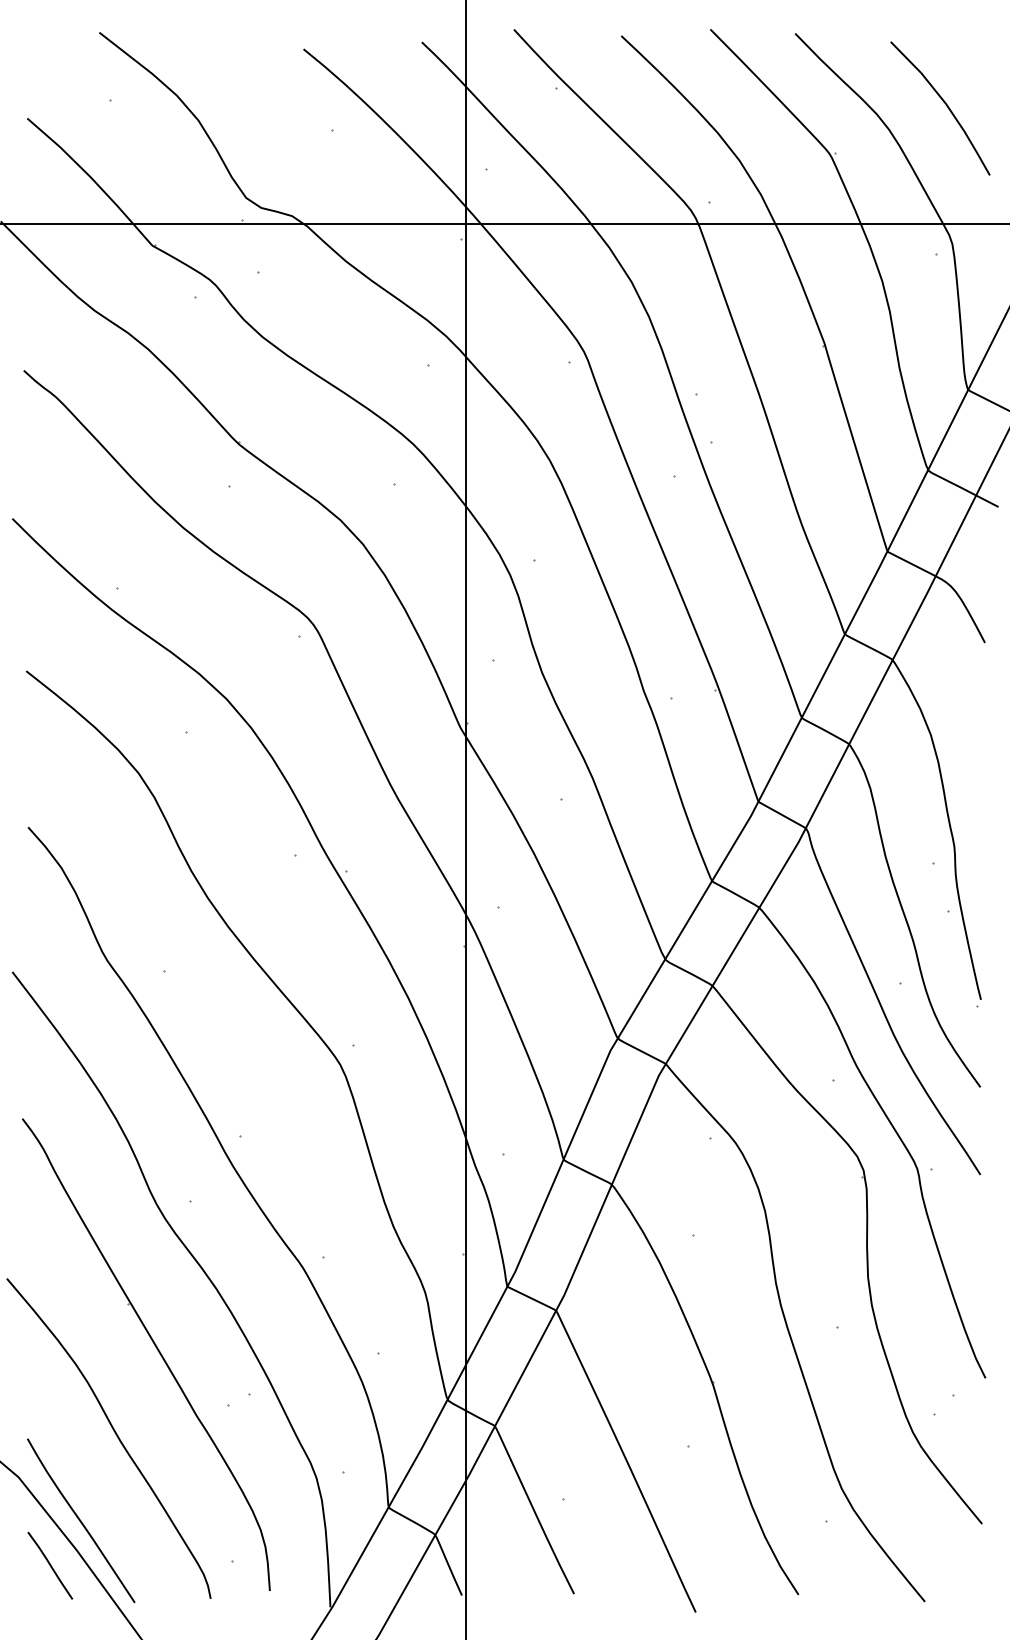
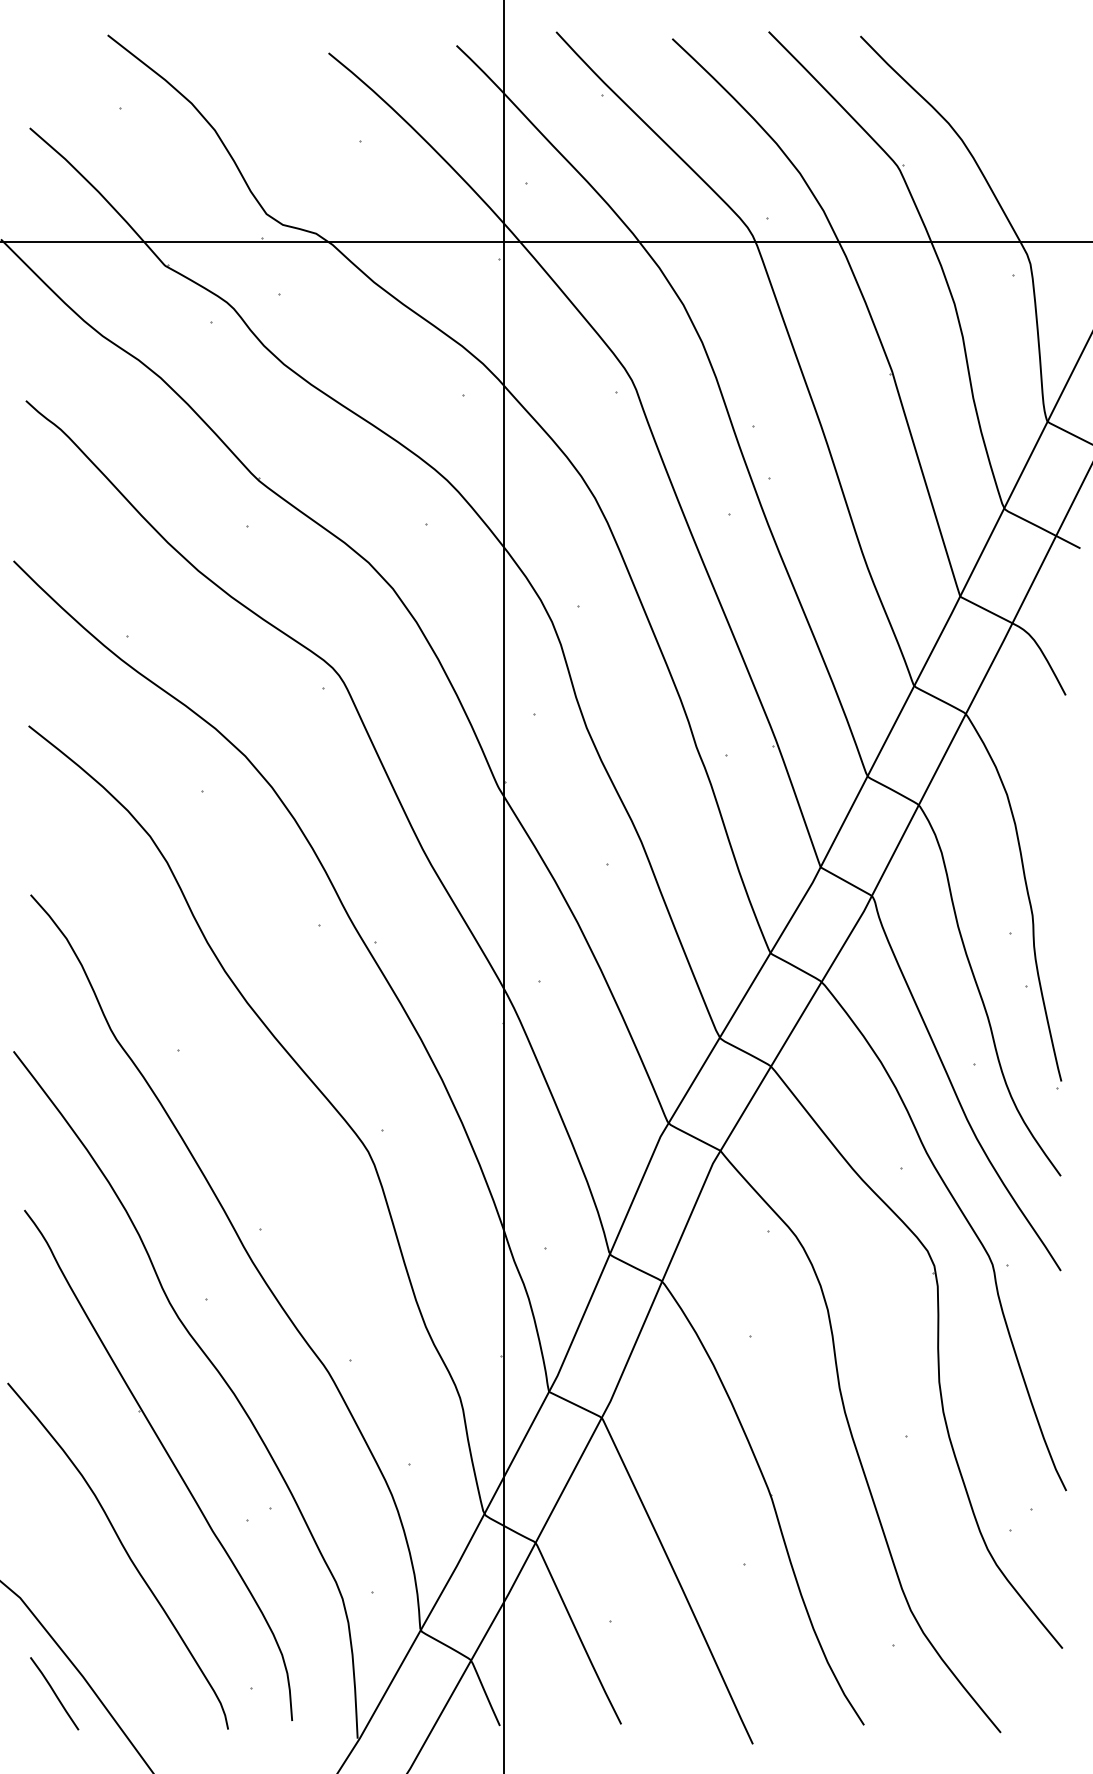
curve: (945, 105) -> (1023, 114), removed
curve: (80, 1521) -> (87, 1645), removed

